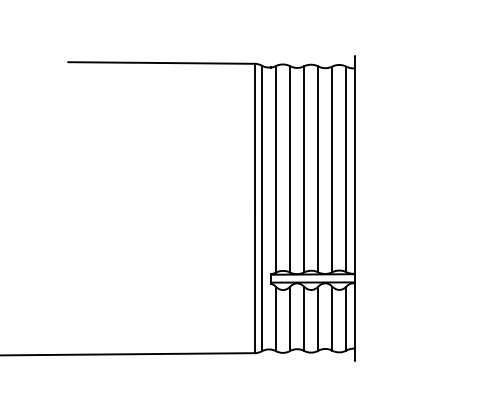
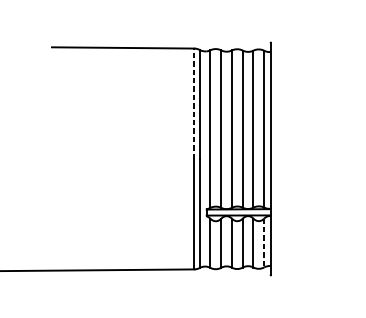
line: (254, 135) -> (194, 103), solid -> dashed
line: (346, 318) -> (264, 242), solid -> dashed

